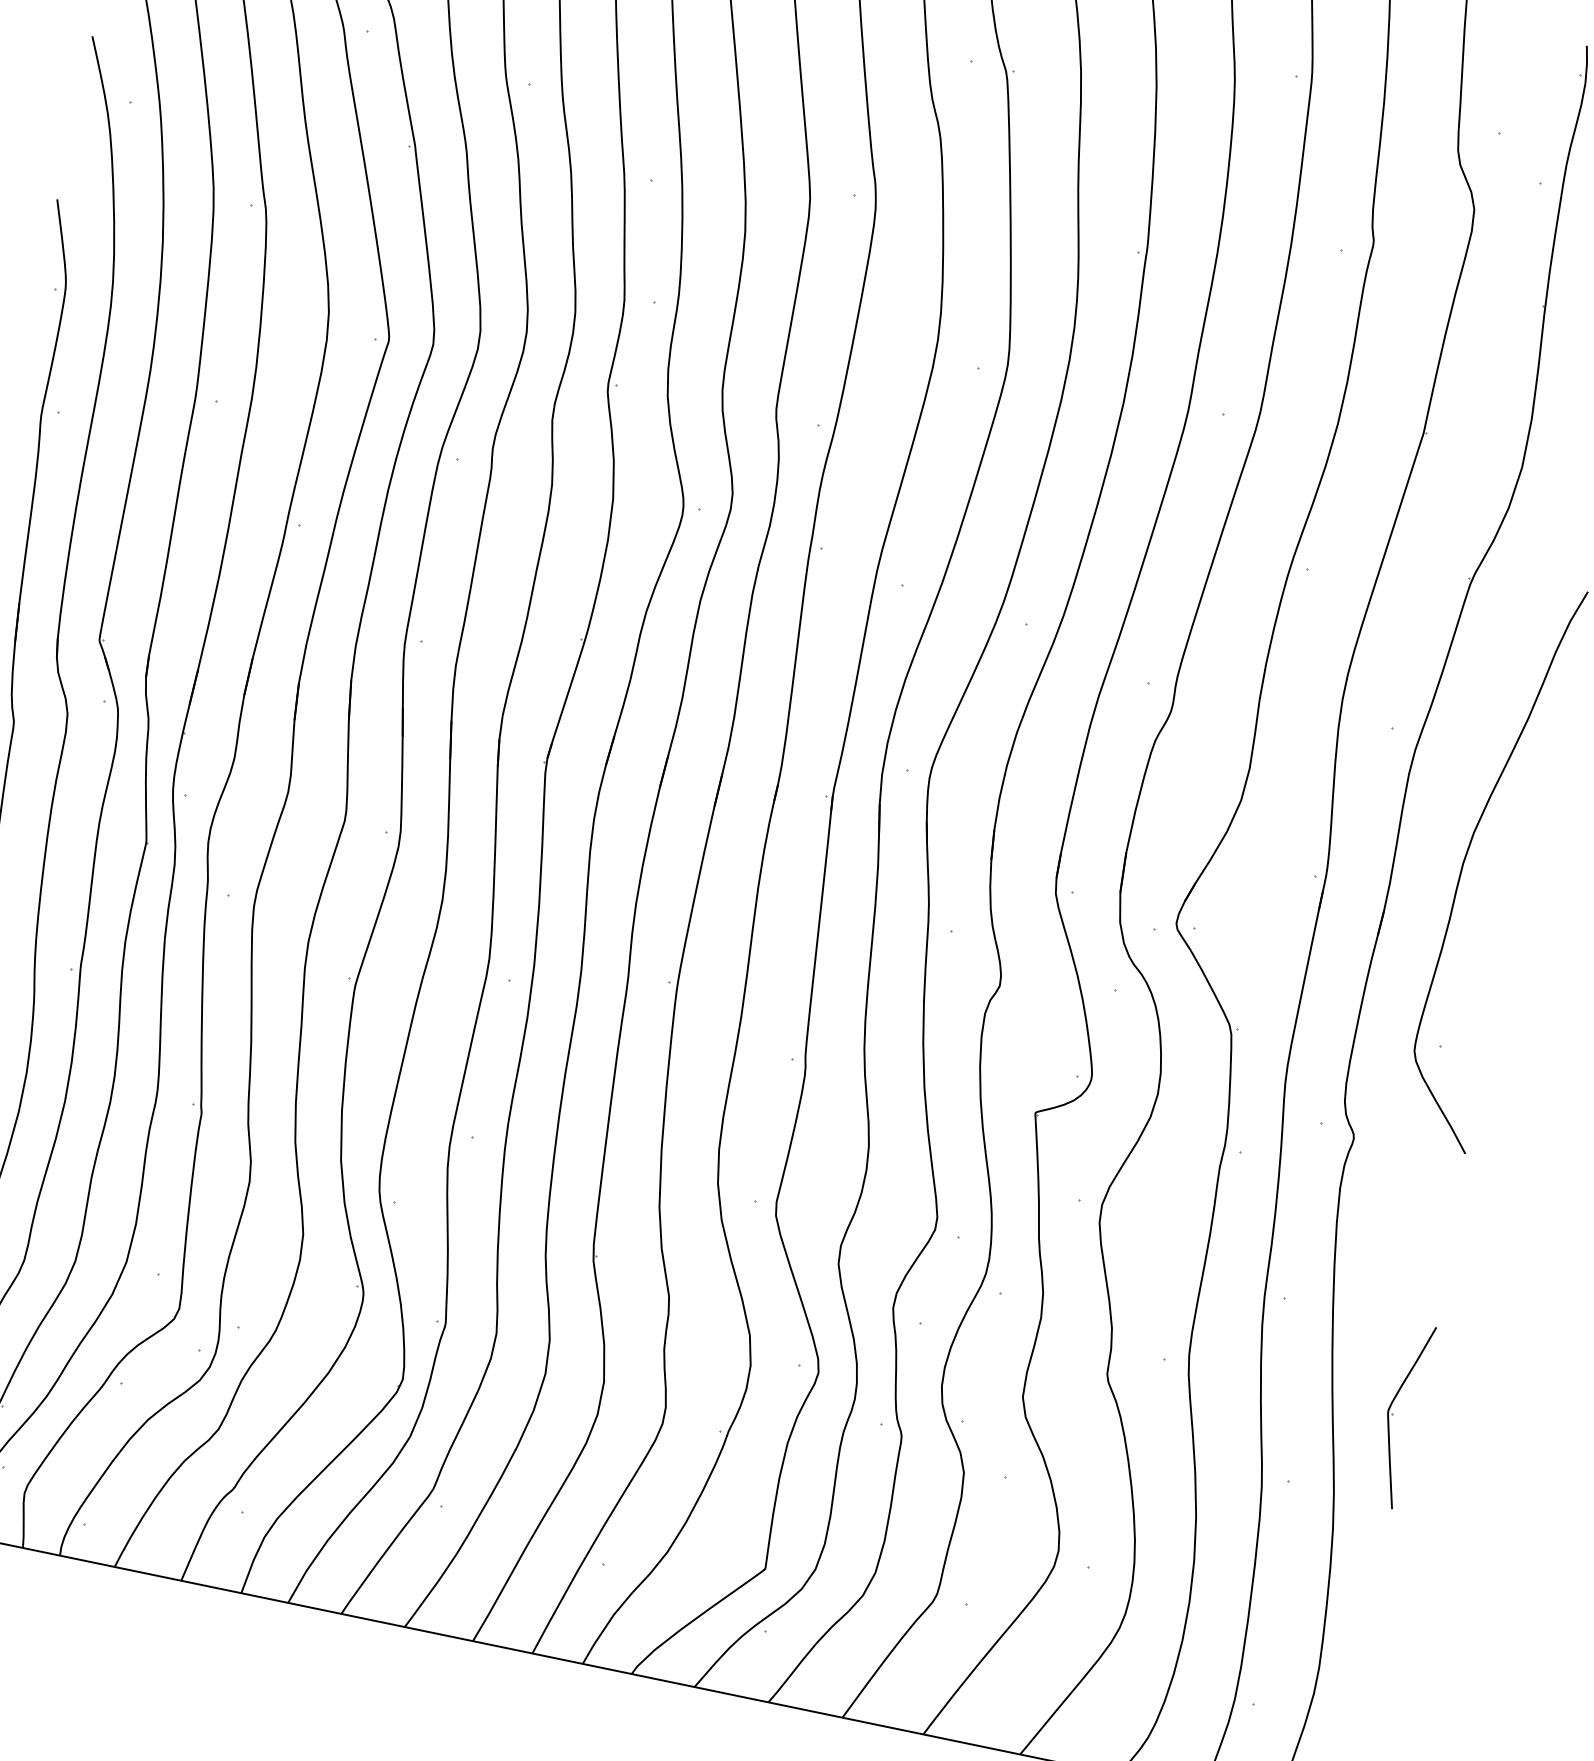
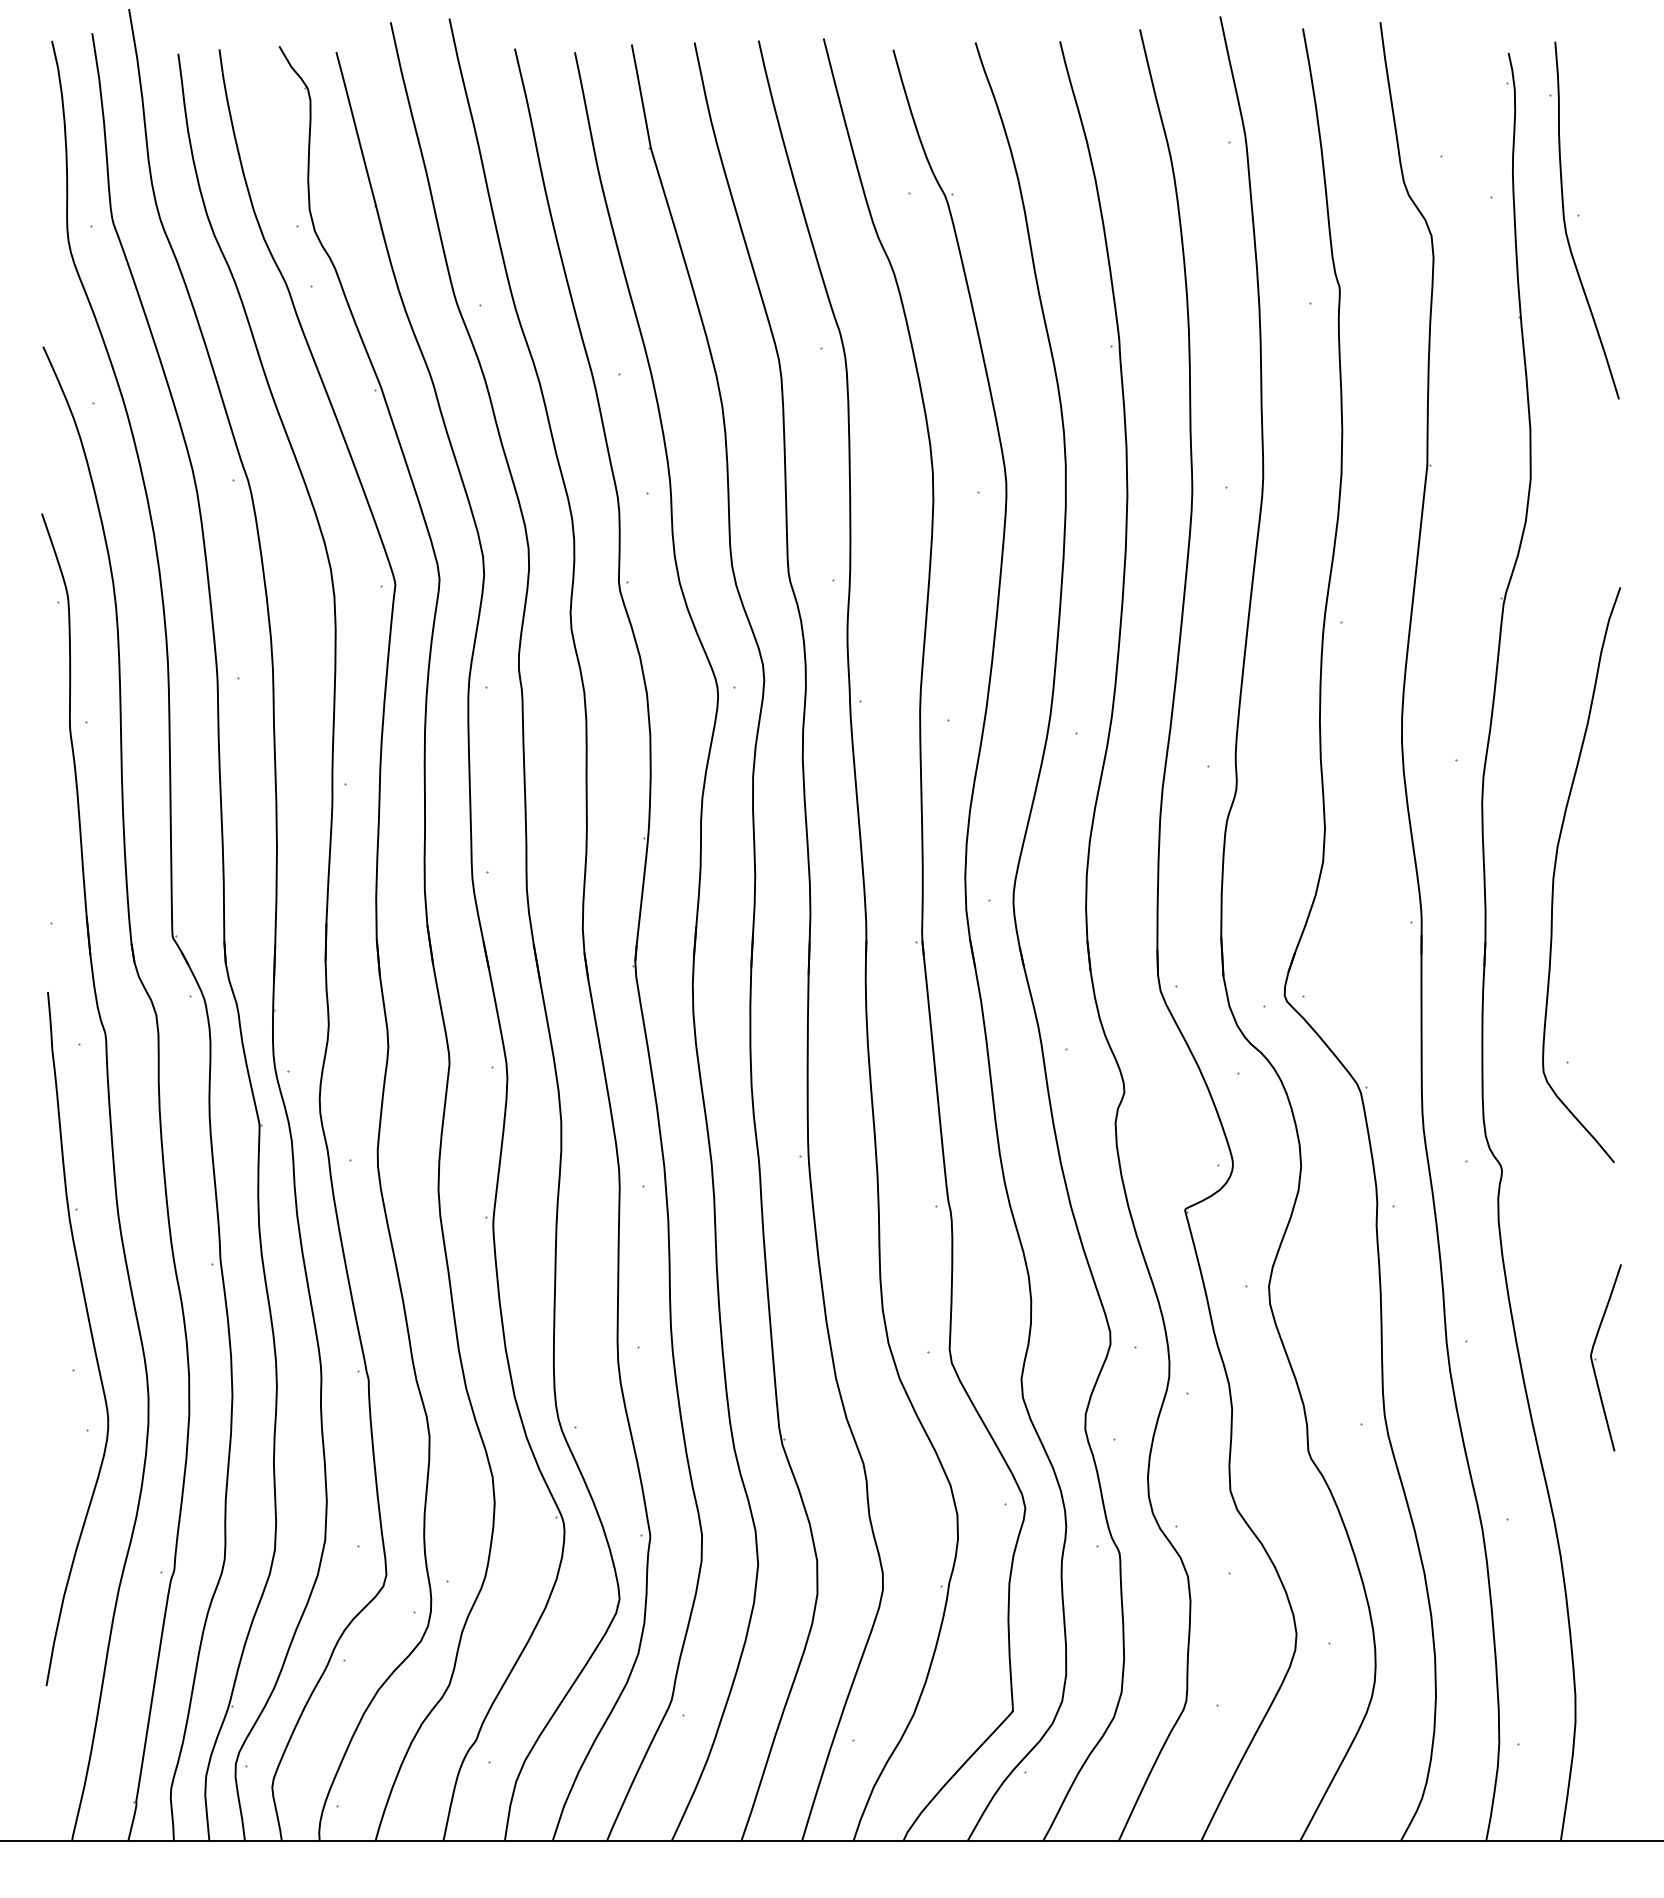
part: (1392, 1415) -> (1596, 1359), moved

